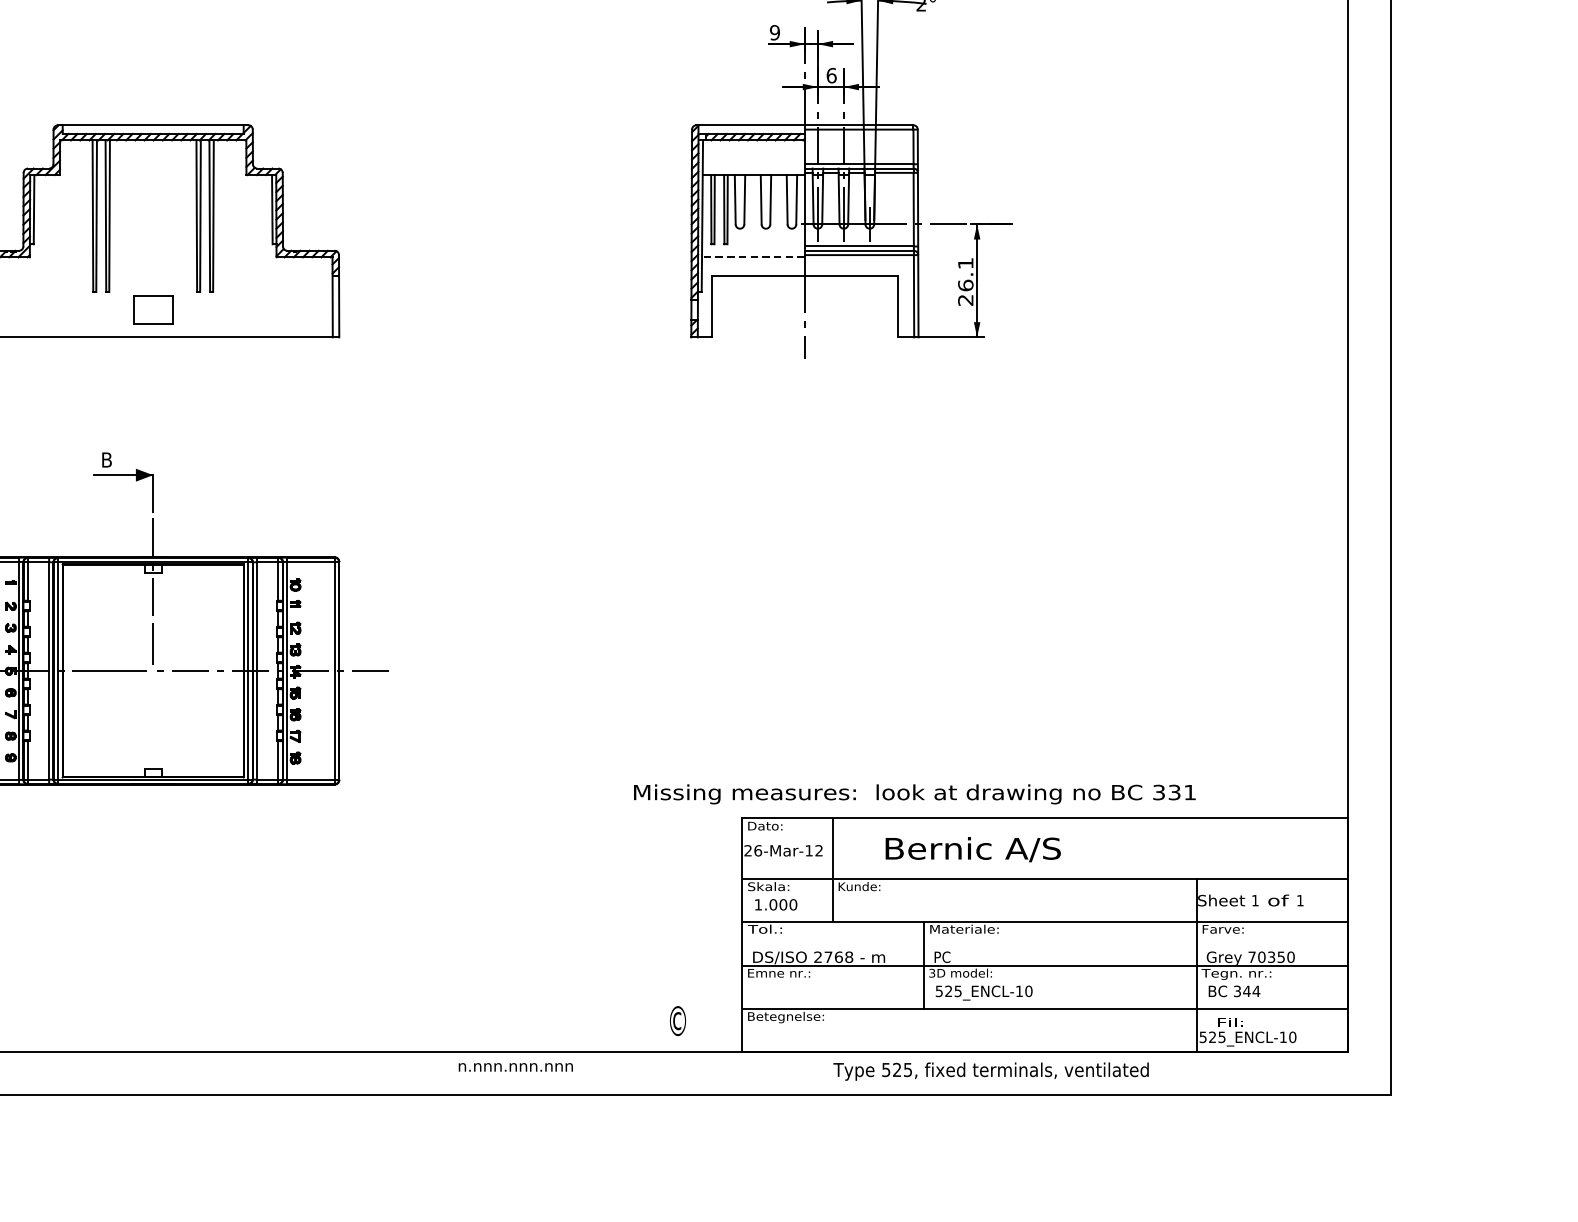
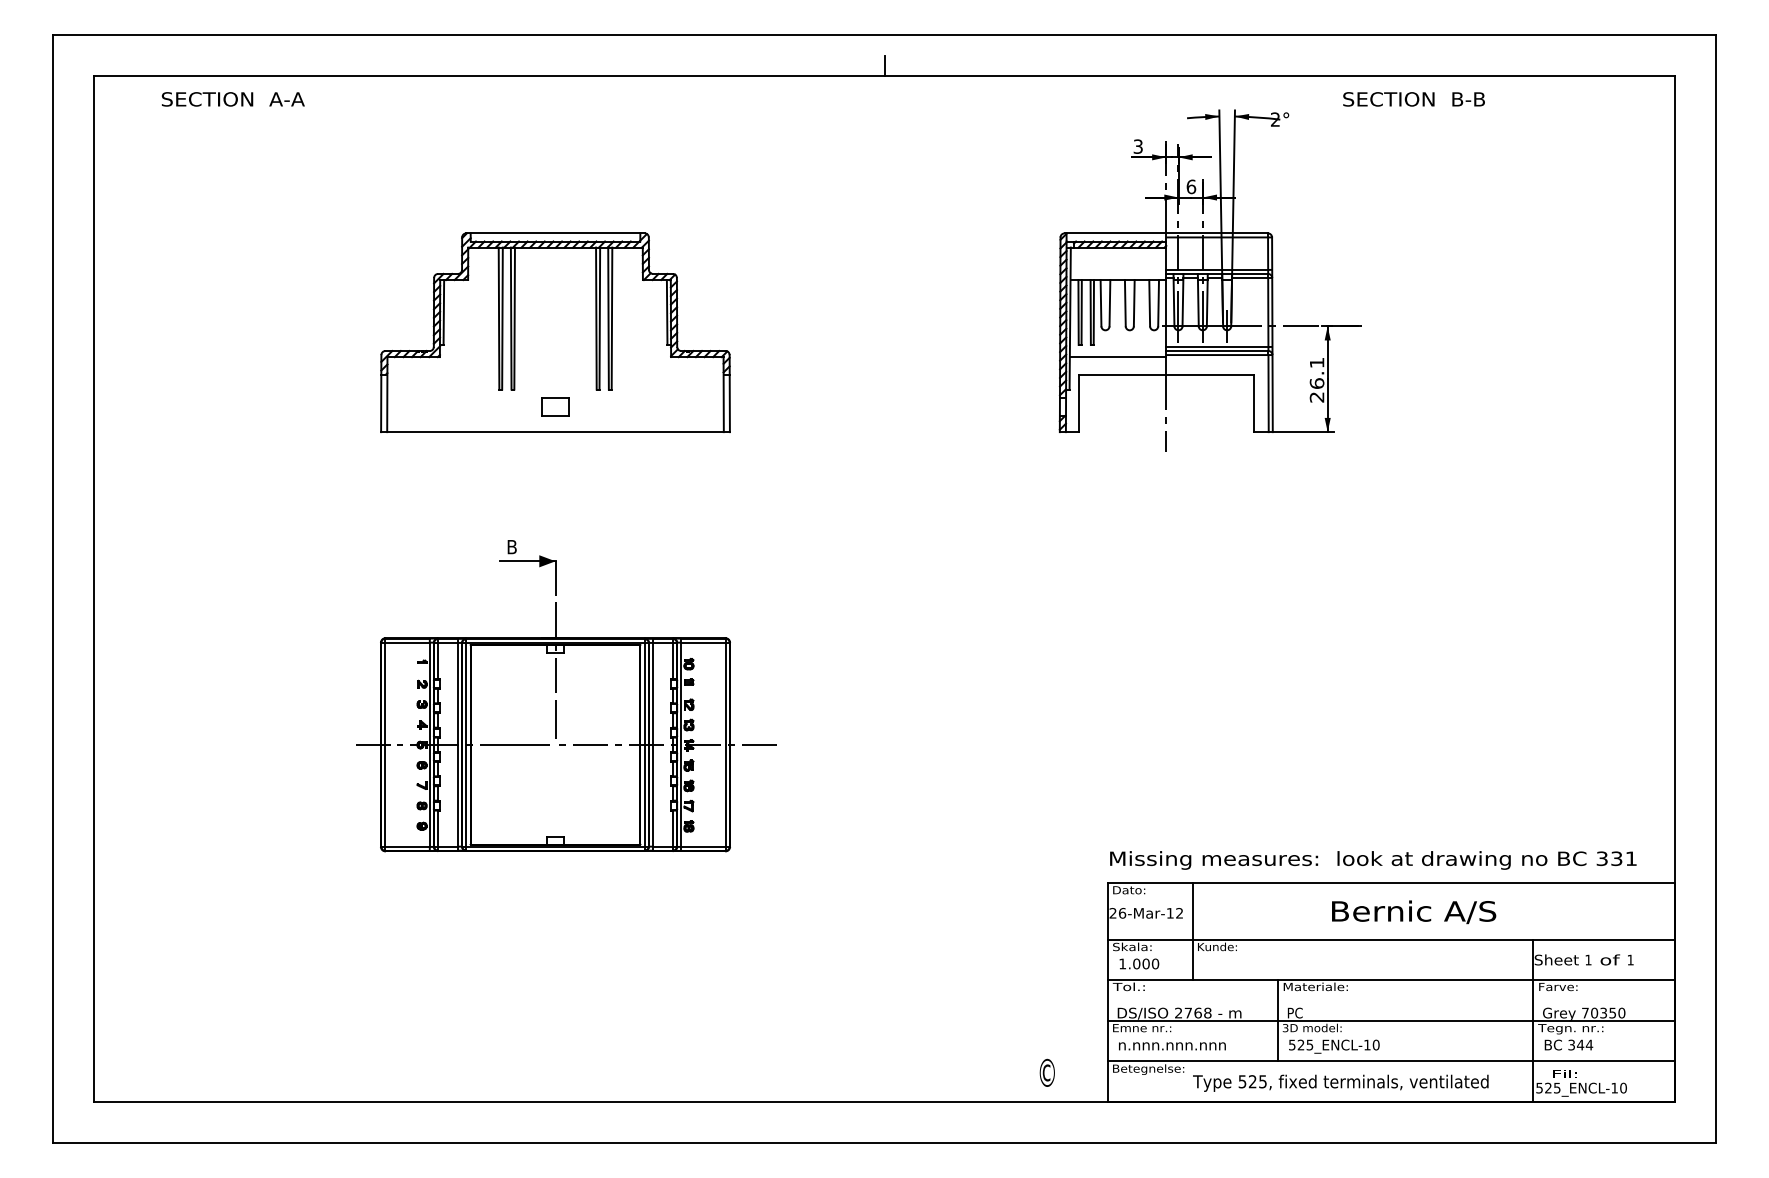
text: (774, 32) -> (1137, 146), 9 -> 3
line: (752, 257) -> (1117, 357), dashed -> solid
part: (153, 309) -> (555, 406), size x0.71
text: (915, 794) -> (1373, 860), moved
text: (973, 849) -> (1414, 912), moved
text: (515, 1067) -> (1172, 1046), moved
text: (990, 1070) -> (1340, 1082), moved

